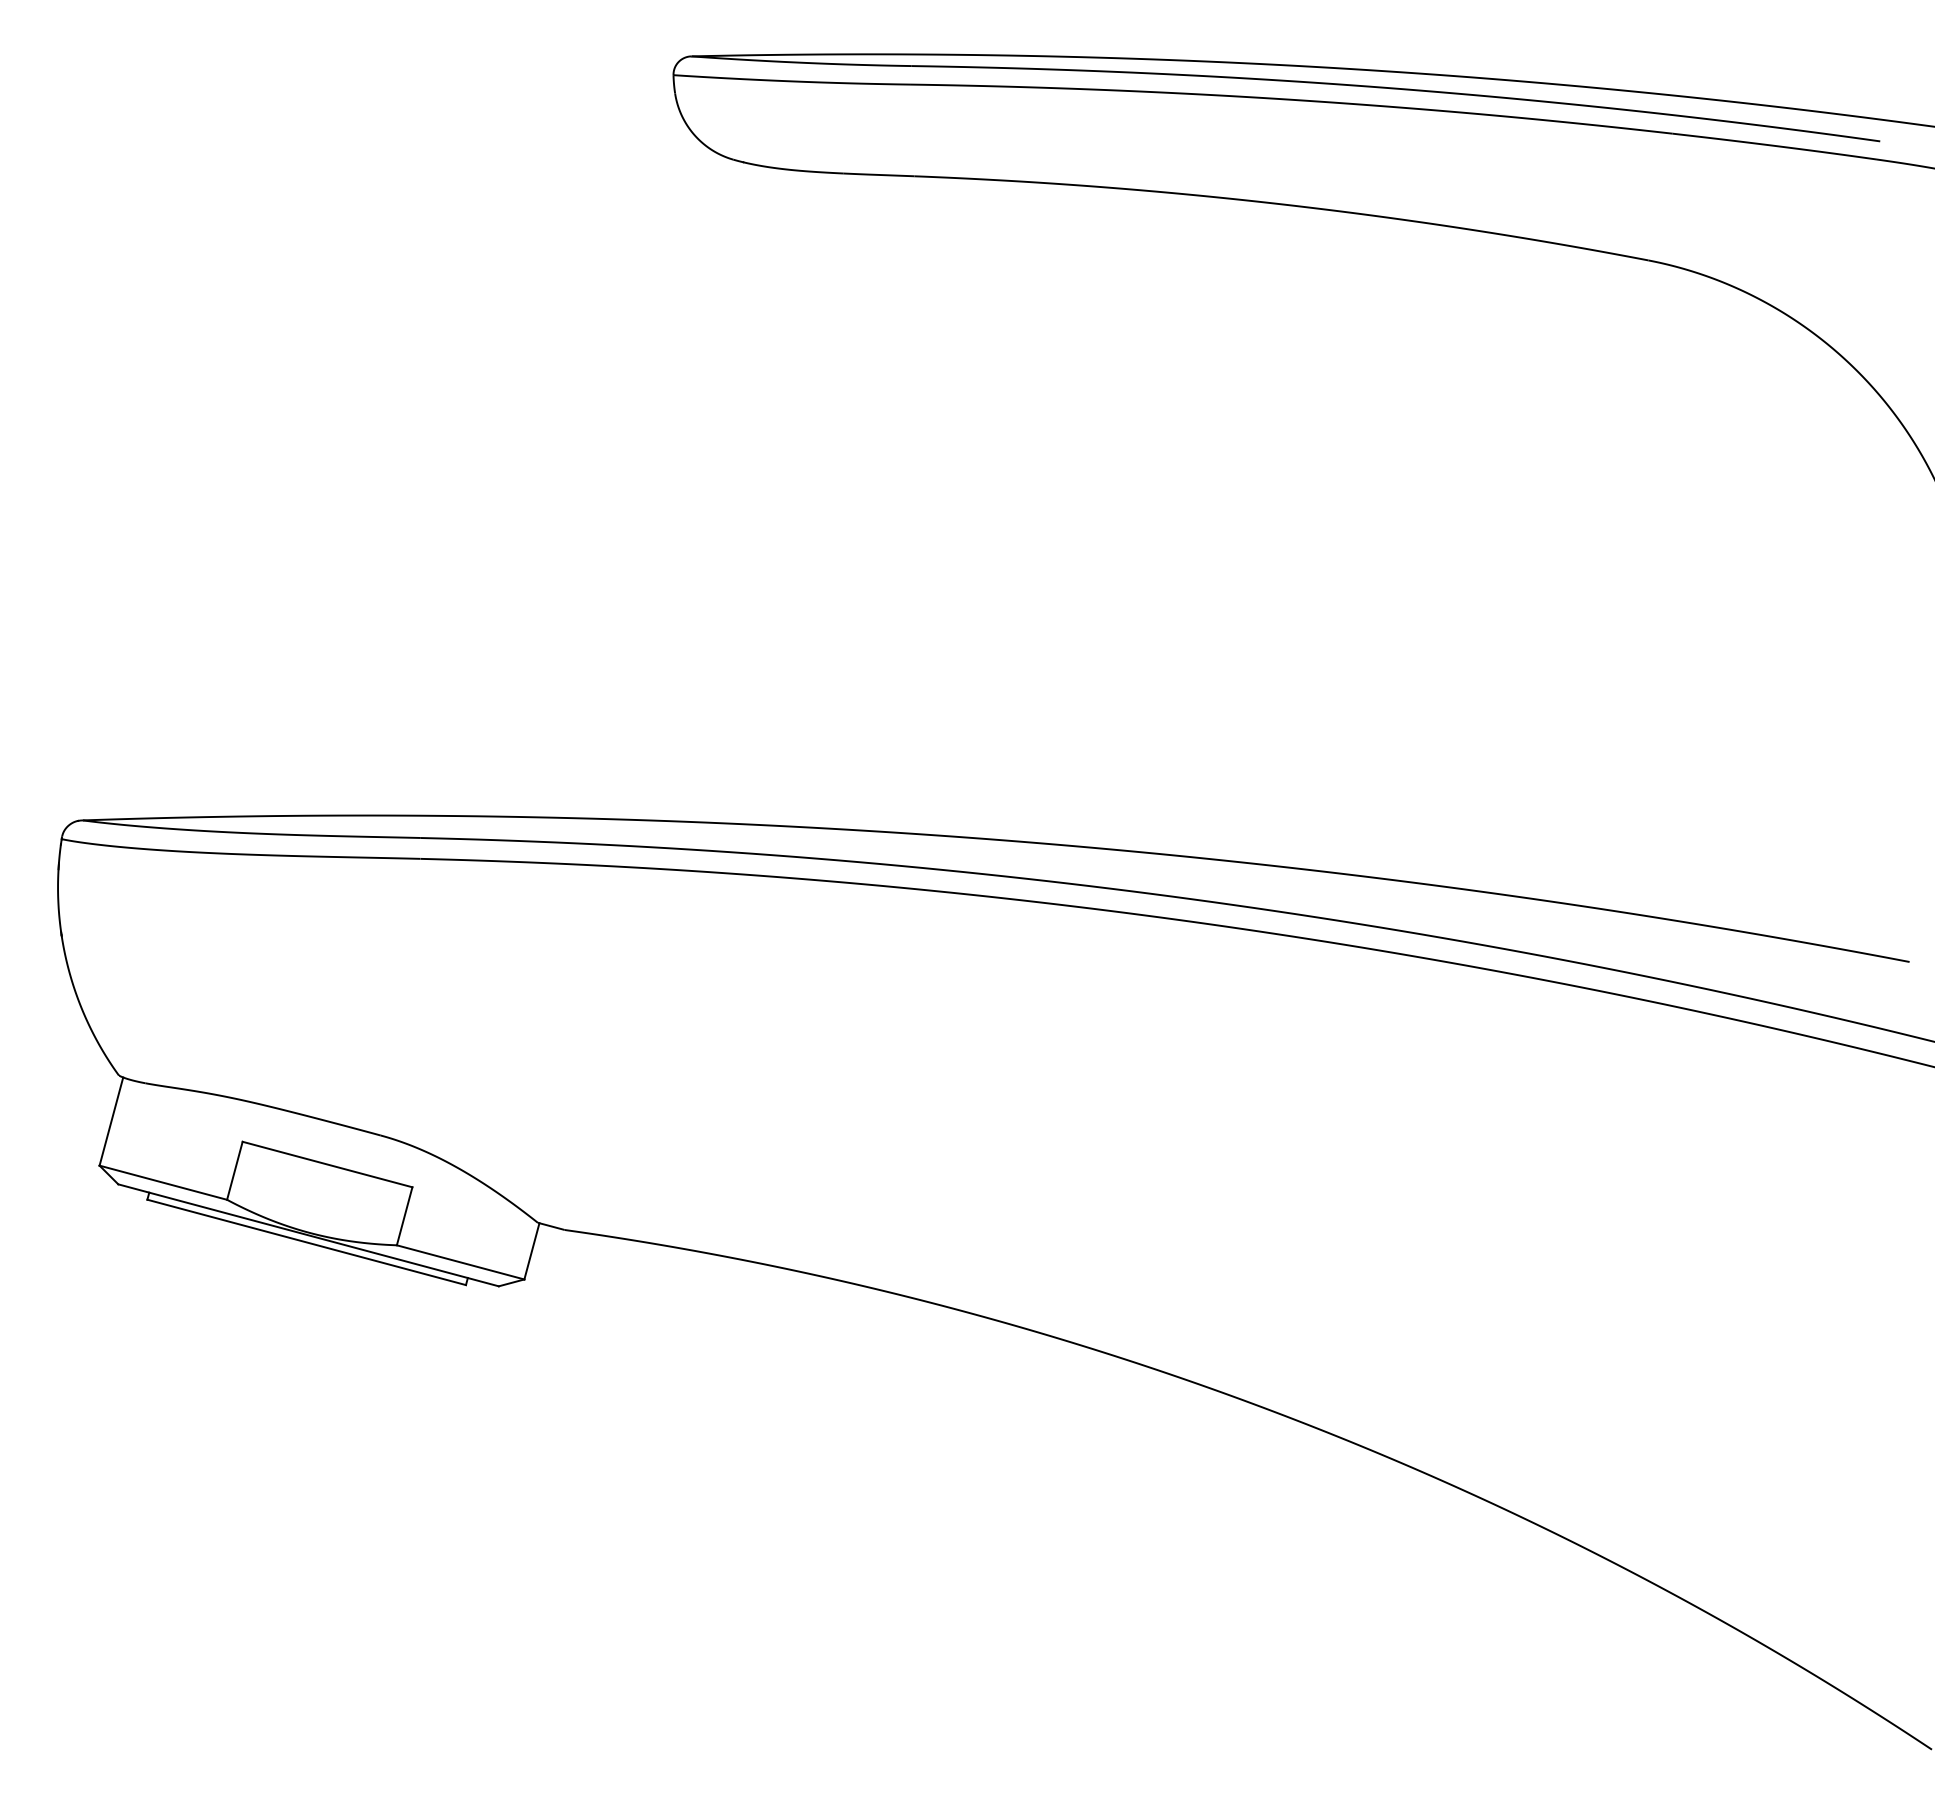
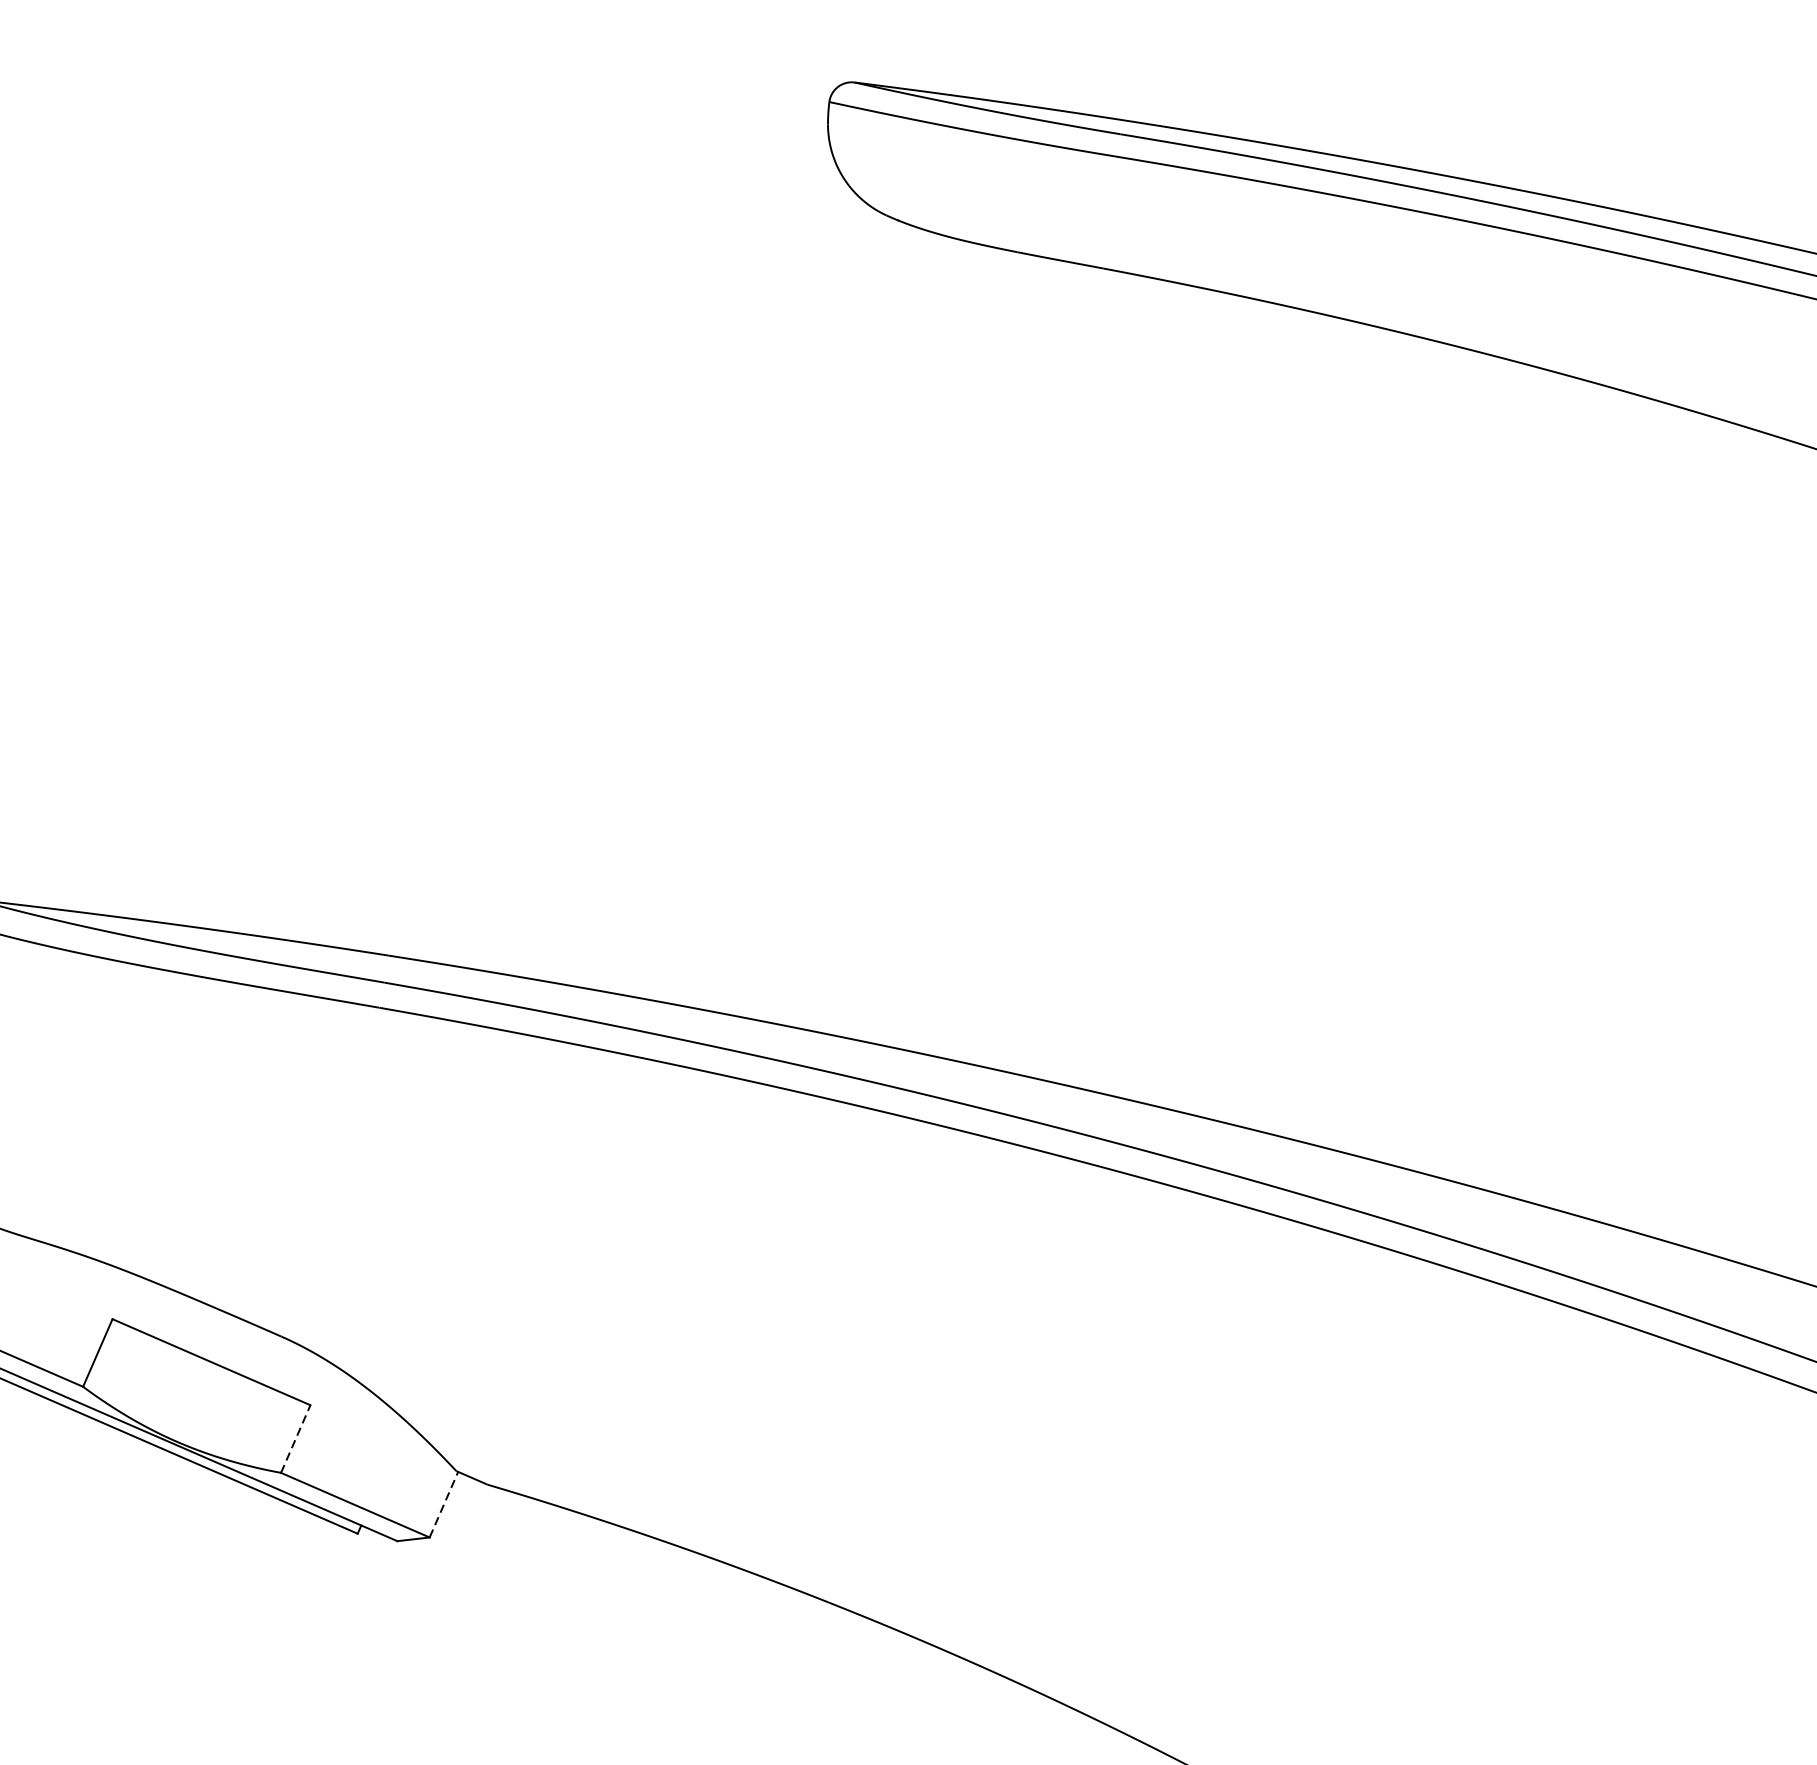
line: (404, 1215) -> (295, 1438), solid -> dashed
line: (532, 1250) -> (444, 1503), solid -> dashed

